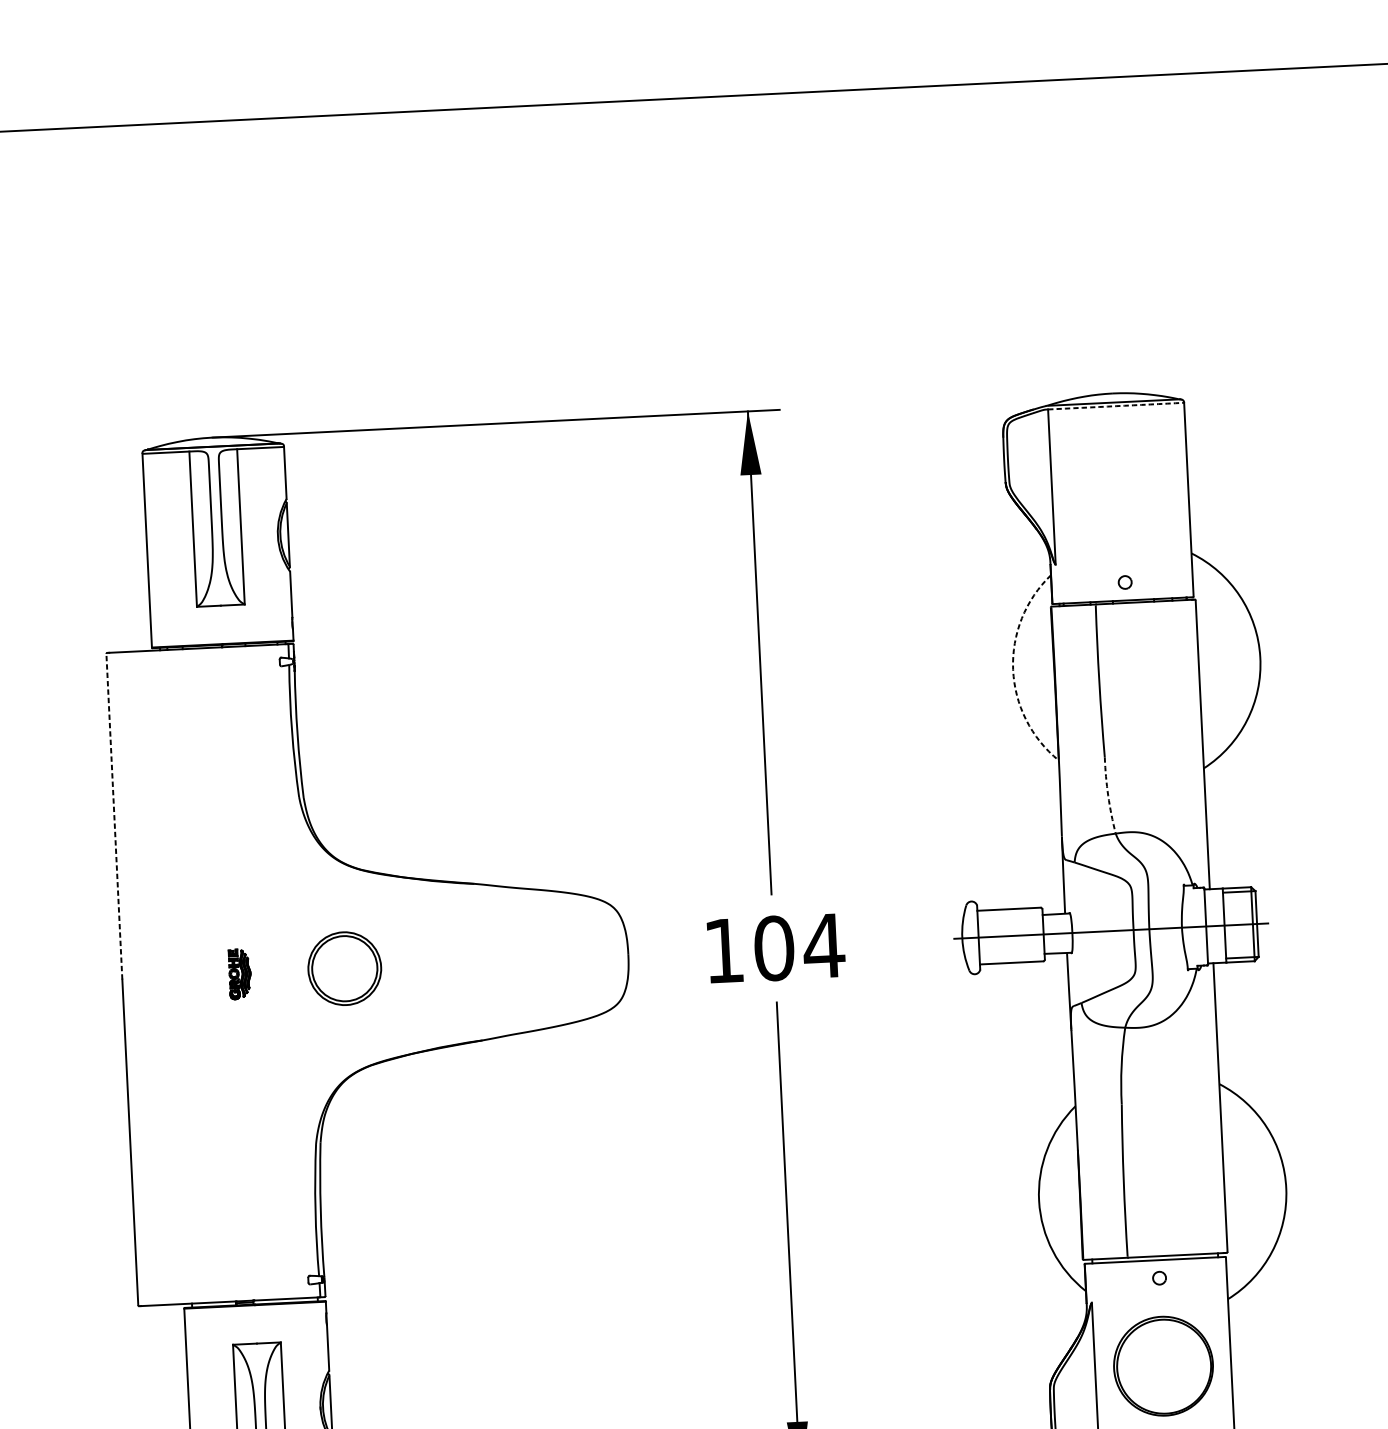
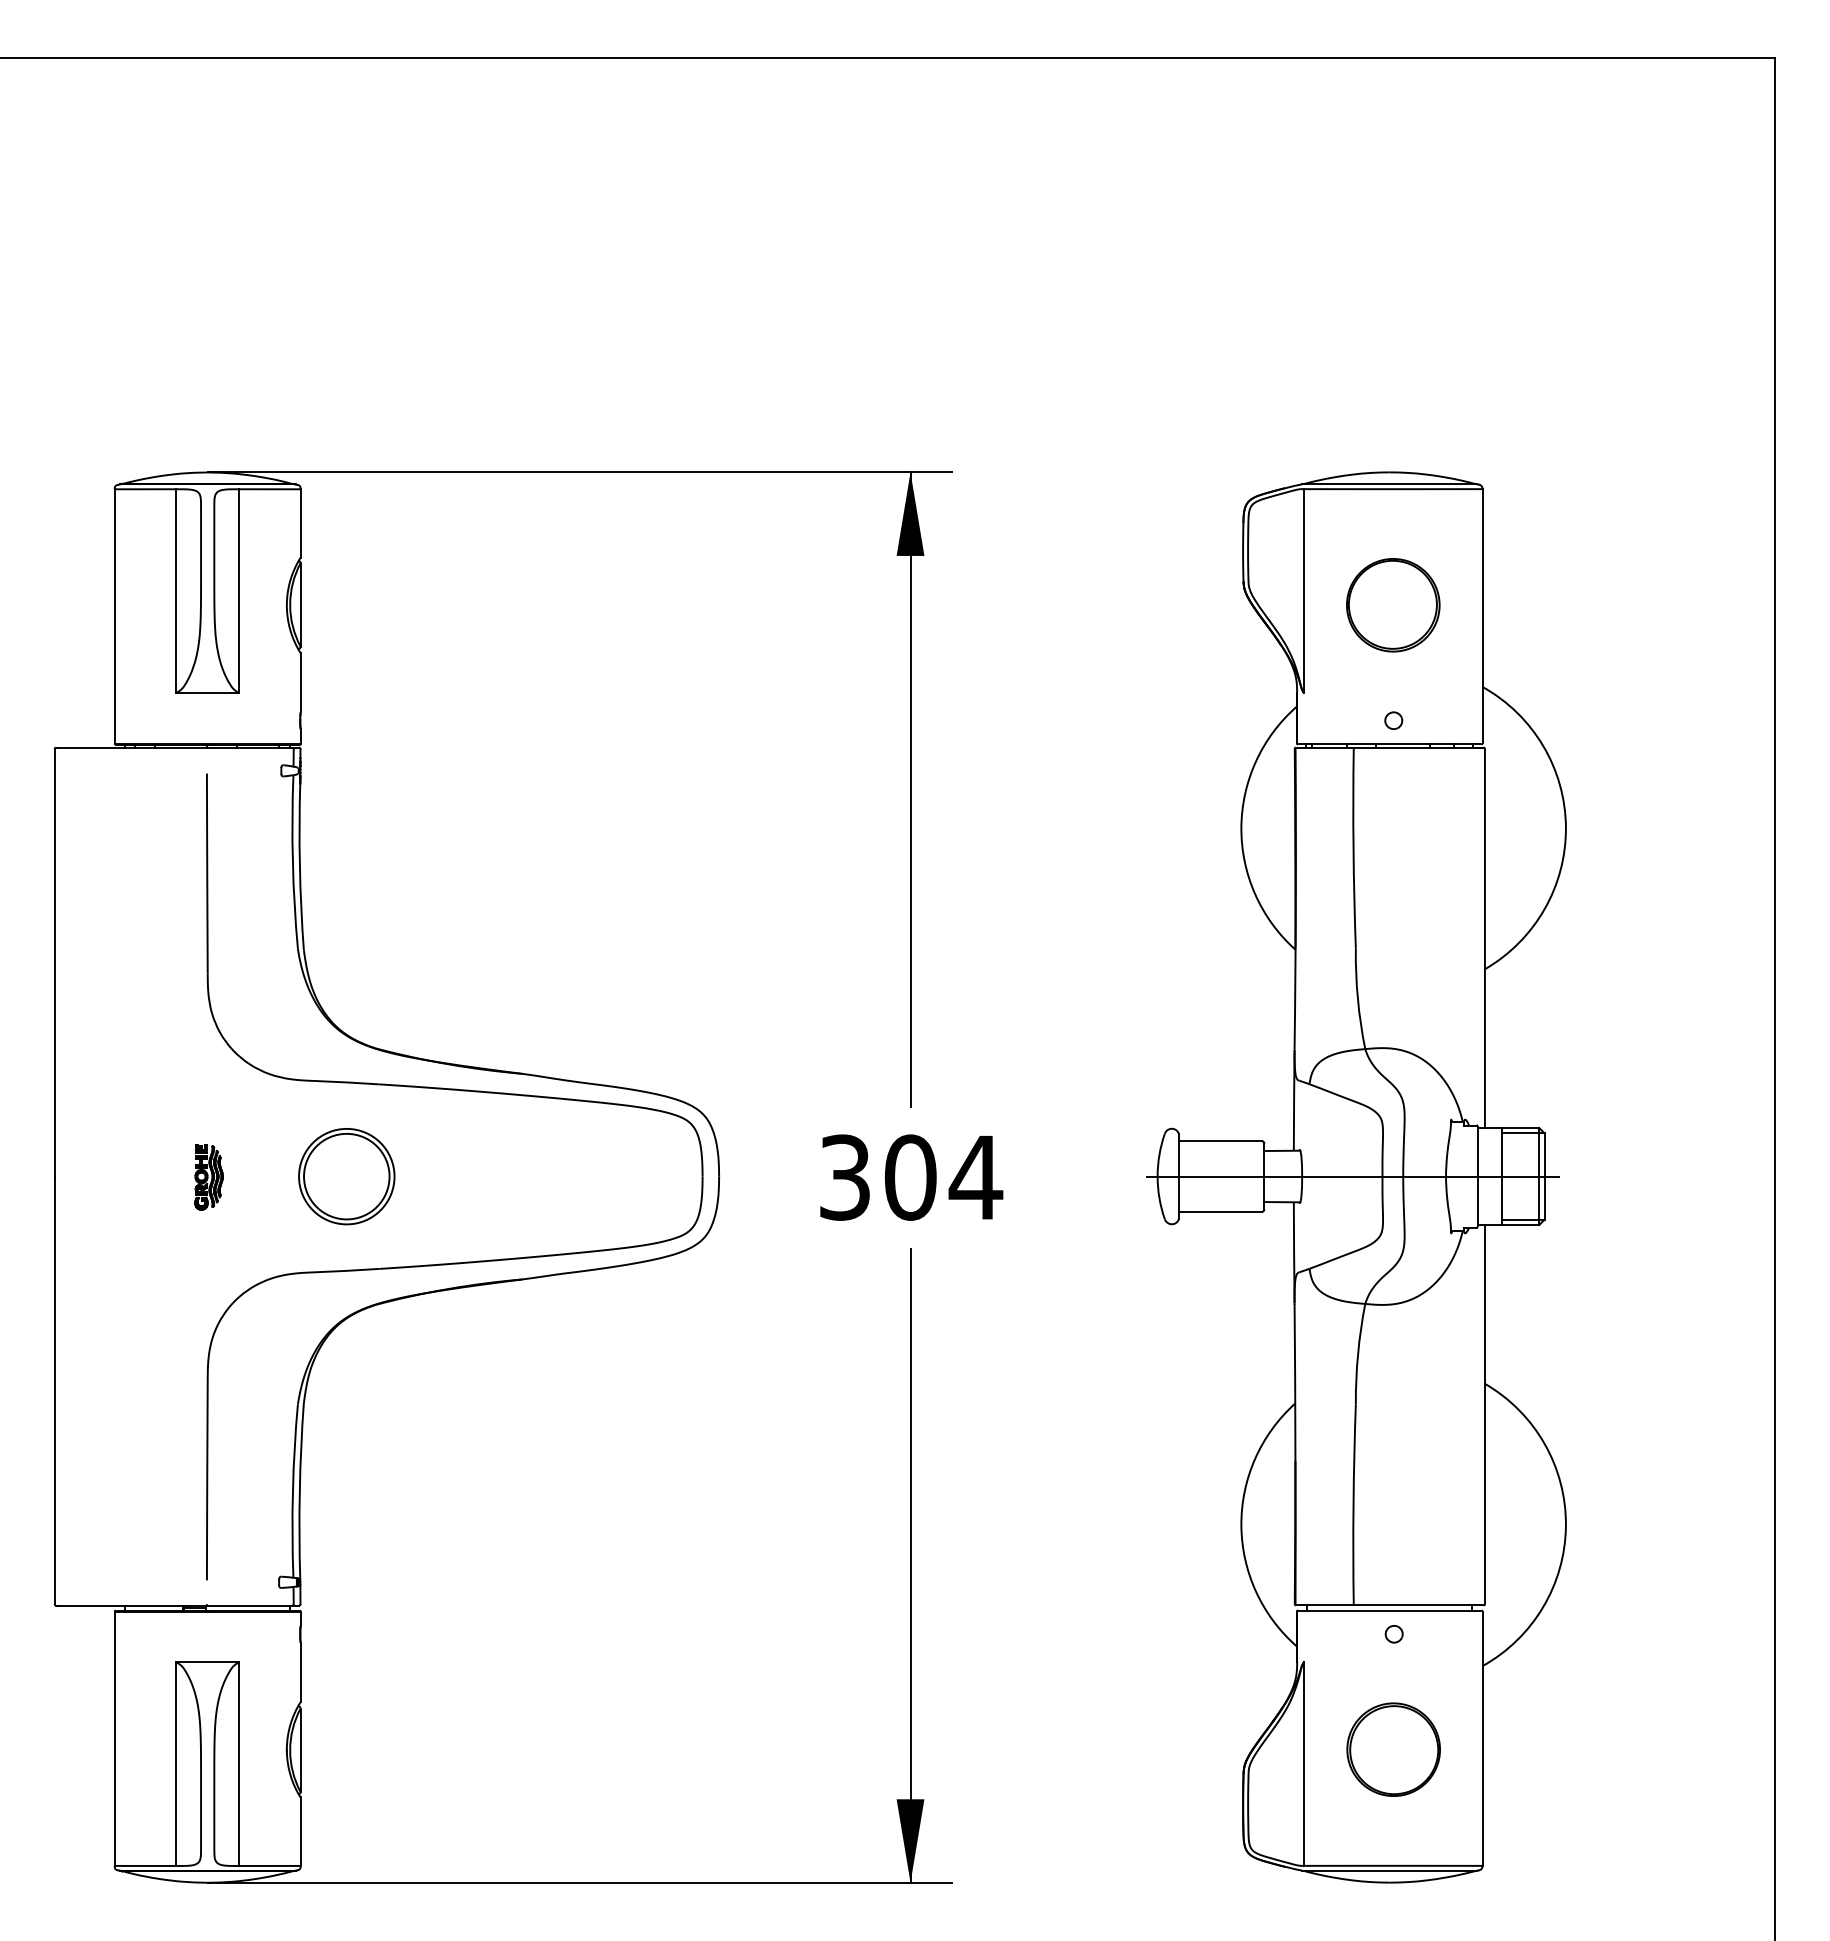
arc: (1116, 406) -> (1393, 489), dashed -> solid
part: (1120, 494) -> (1393, 605), added
arc: (1013, 669) -> (1241, 827), dashed -> solid
arc: (1107, 796) -> (1357, 999), dashed -> solid
line: (114, 816) -> (54, 962), dashed -> solid
part: (429, 899) -> (461, 1091), added
text: (723, 950) -> (844, 1177), 104 -> 304
part: (1163, 1366) -> (1393, 1749), size x0.71

